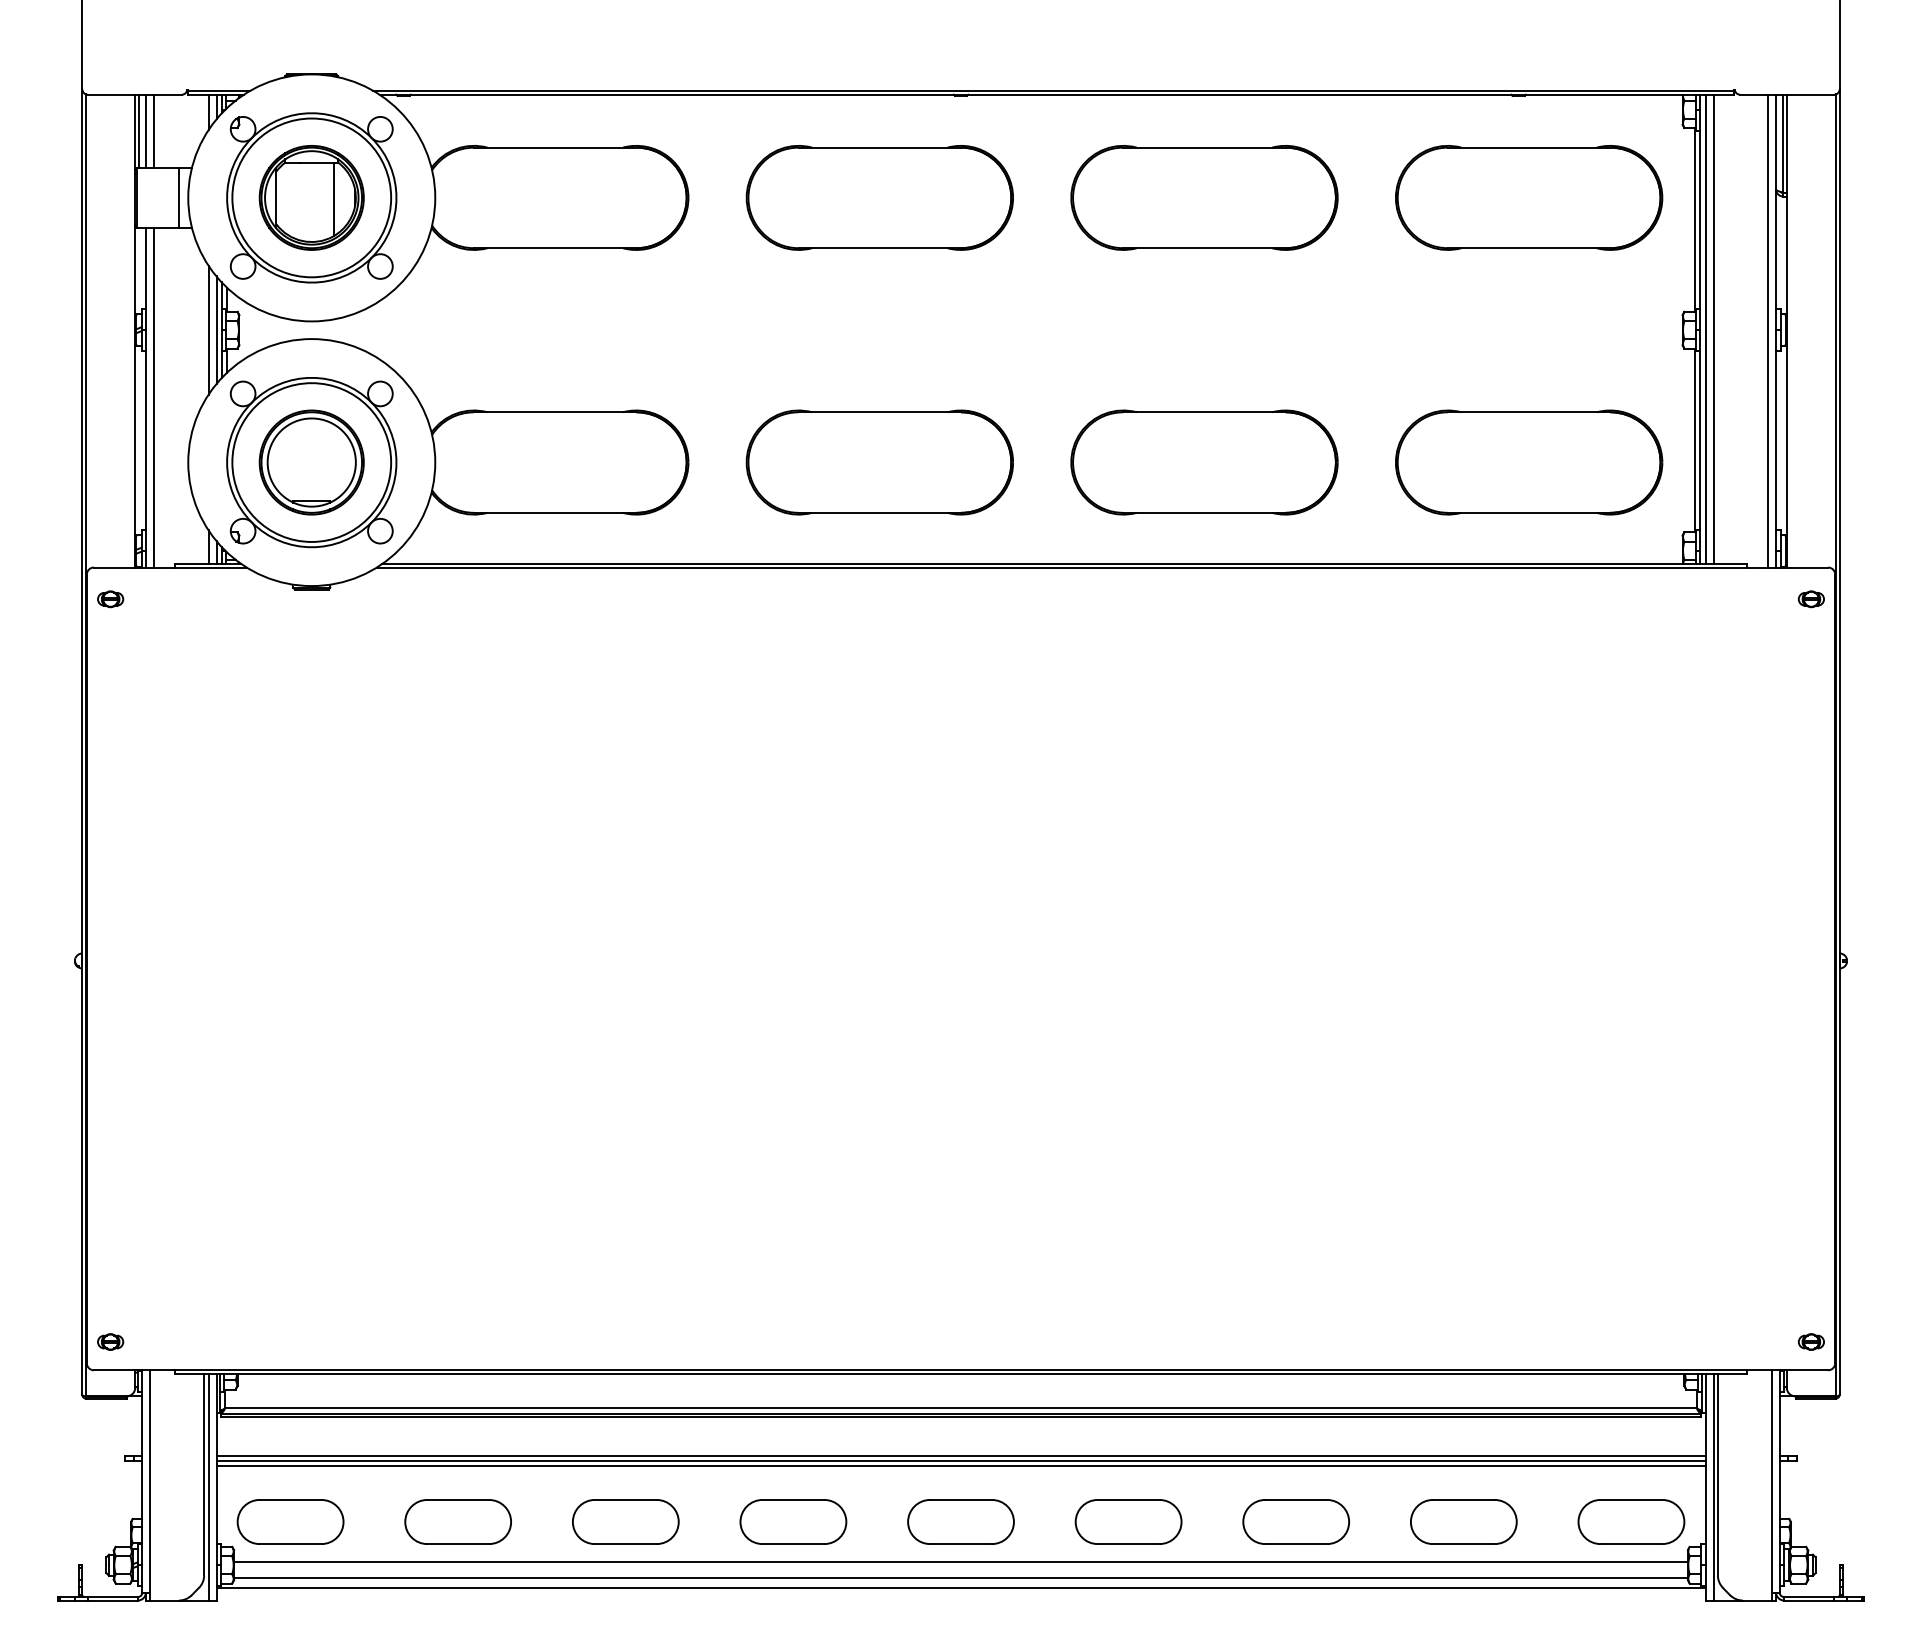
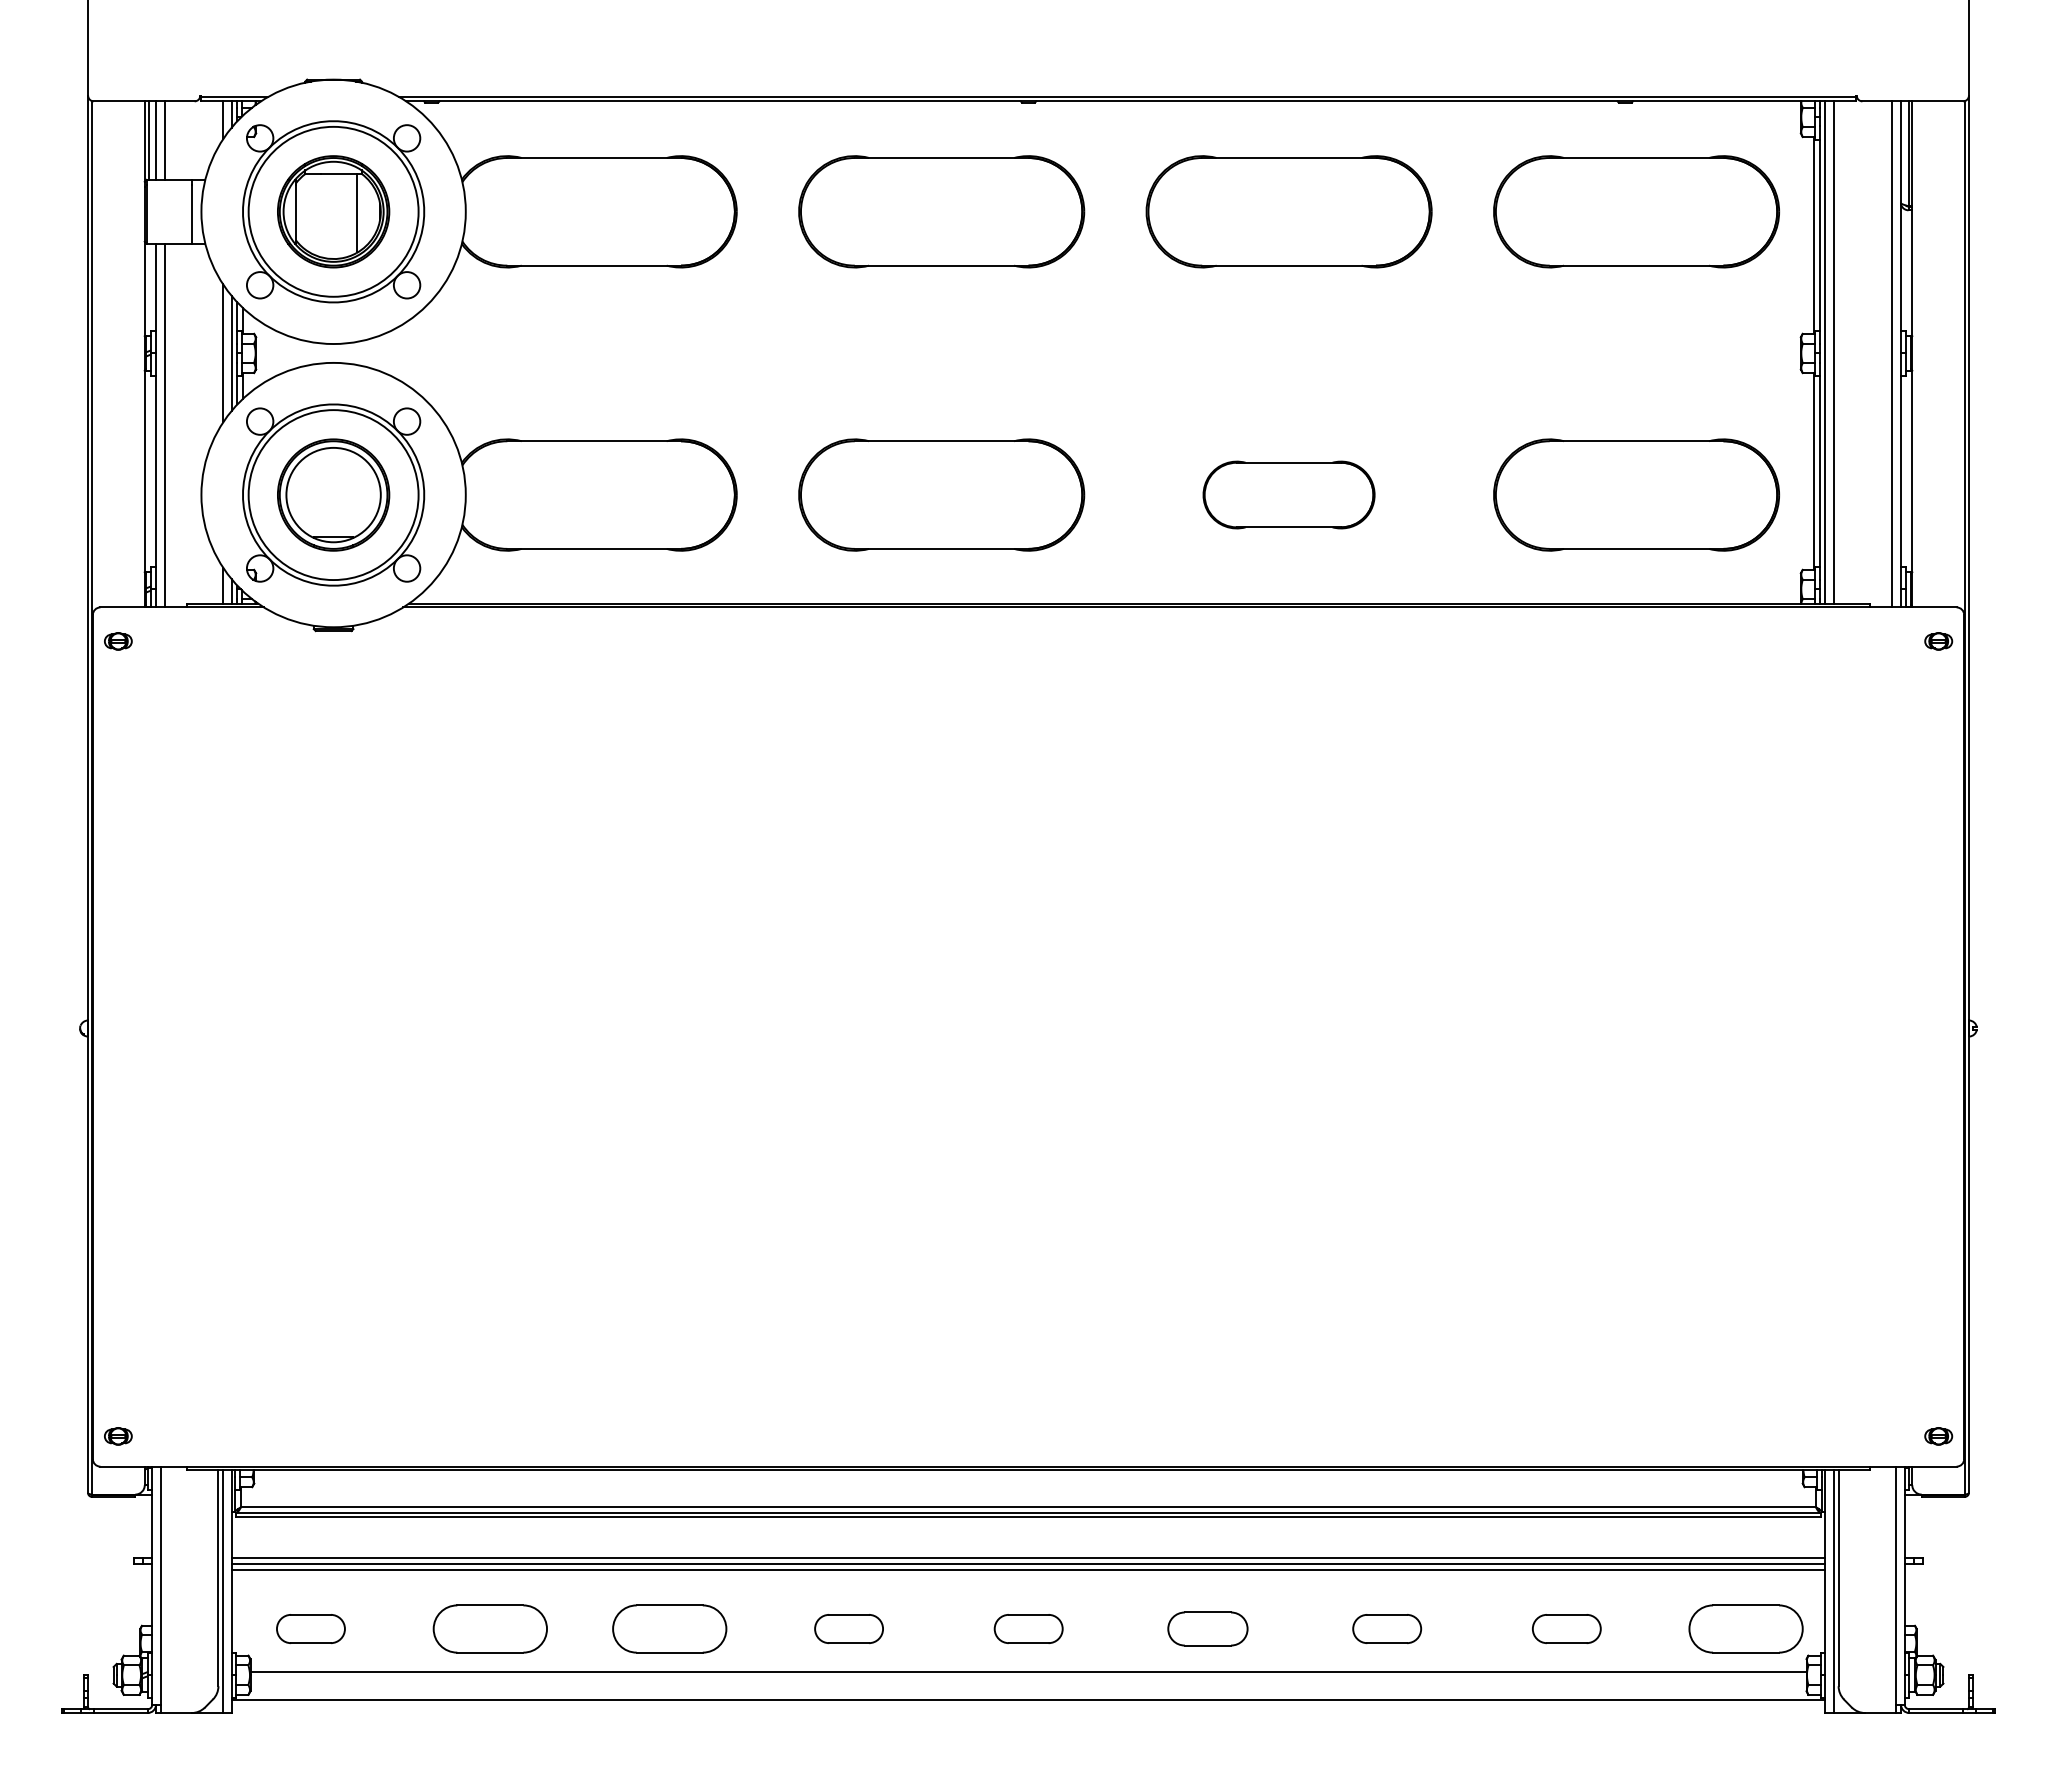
part: (1203, 462) -> (1288, 494), size x0.6
part: (290, 1521) -> (310, 1628), size x0.6
part: (792, 1521) -> (848, 1628), size x0.6
part: (961, 1521) -> (1028, 1628), size x0.6
part: (1128, 1521) -> (1207, 1628), size x0.7
part: (1295, 1521) -> (1386, 1628), size x0.6
part: (1463, 1521) -> (1566, 1628), size x0.6
line: (961, 1577) -> (1028, 1688), removed

